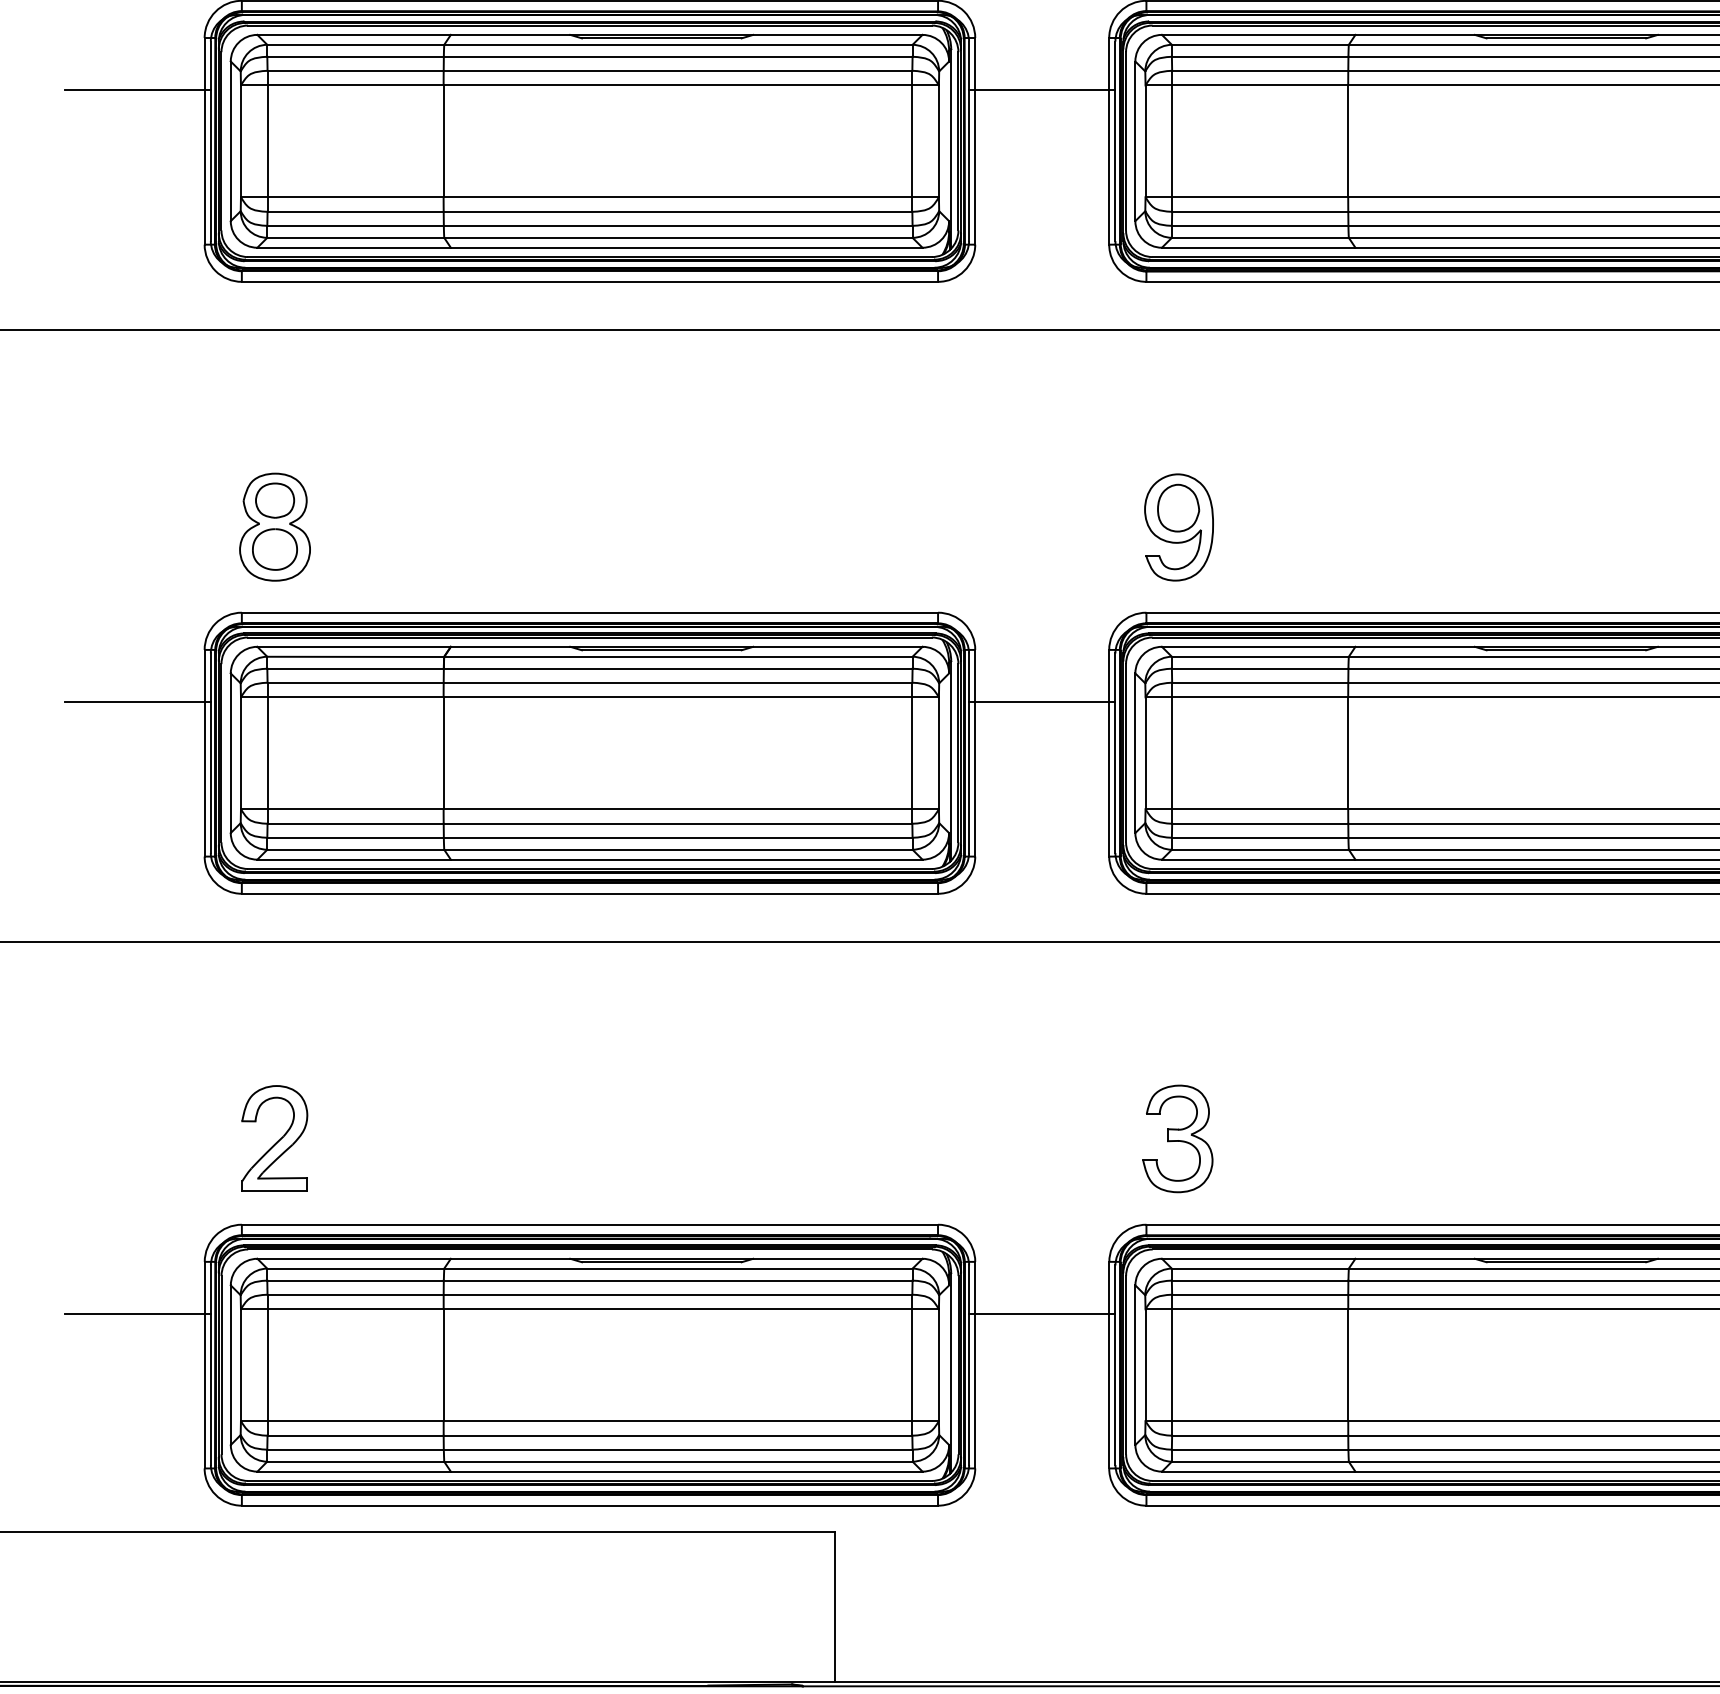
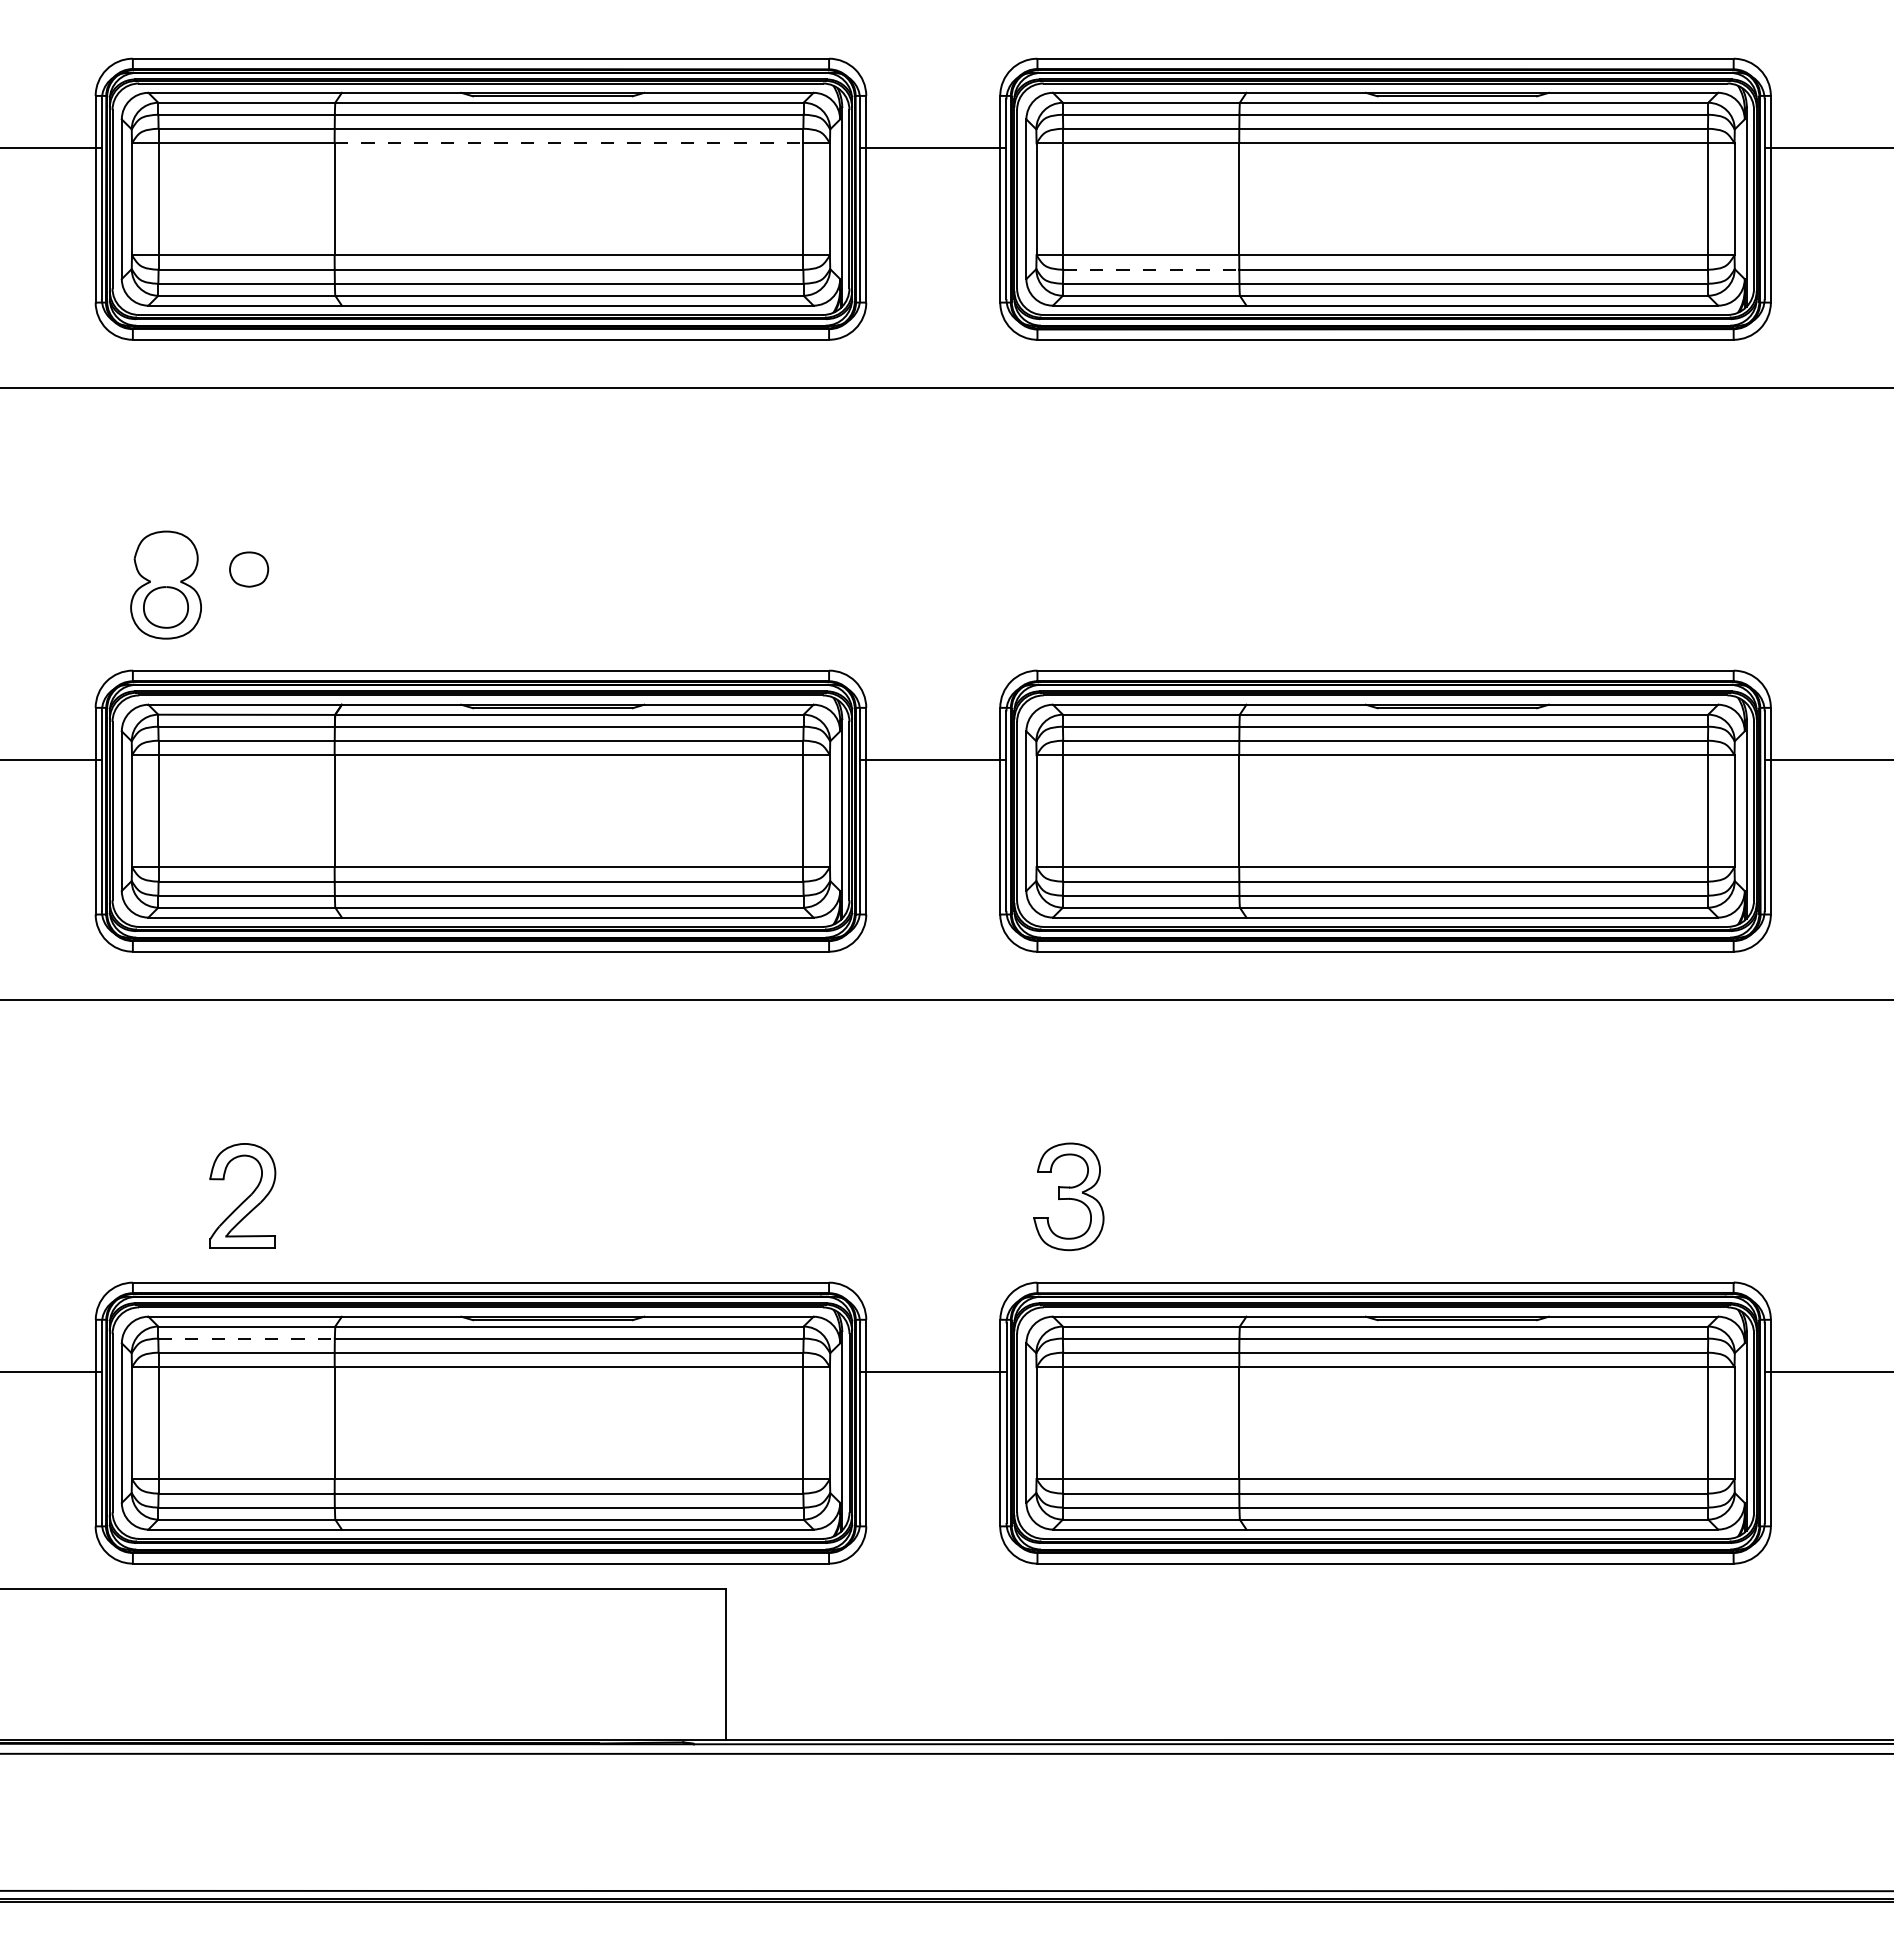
line: (678, 85) -> (569, 143), solid -> dashed
line: (1260, 211) -> (1151, 269), solid -> dashed
part: (275, 500) -> (249, 569), moved
part: (1178, 527) -> (1069, 585), removed
part: (274, 1137) -> (242, 1195), moved
line: (356, 1280) -> (247, 1338), solid -> dashed

